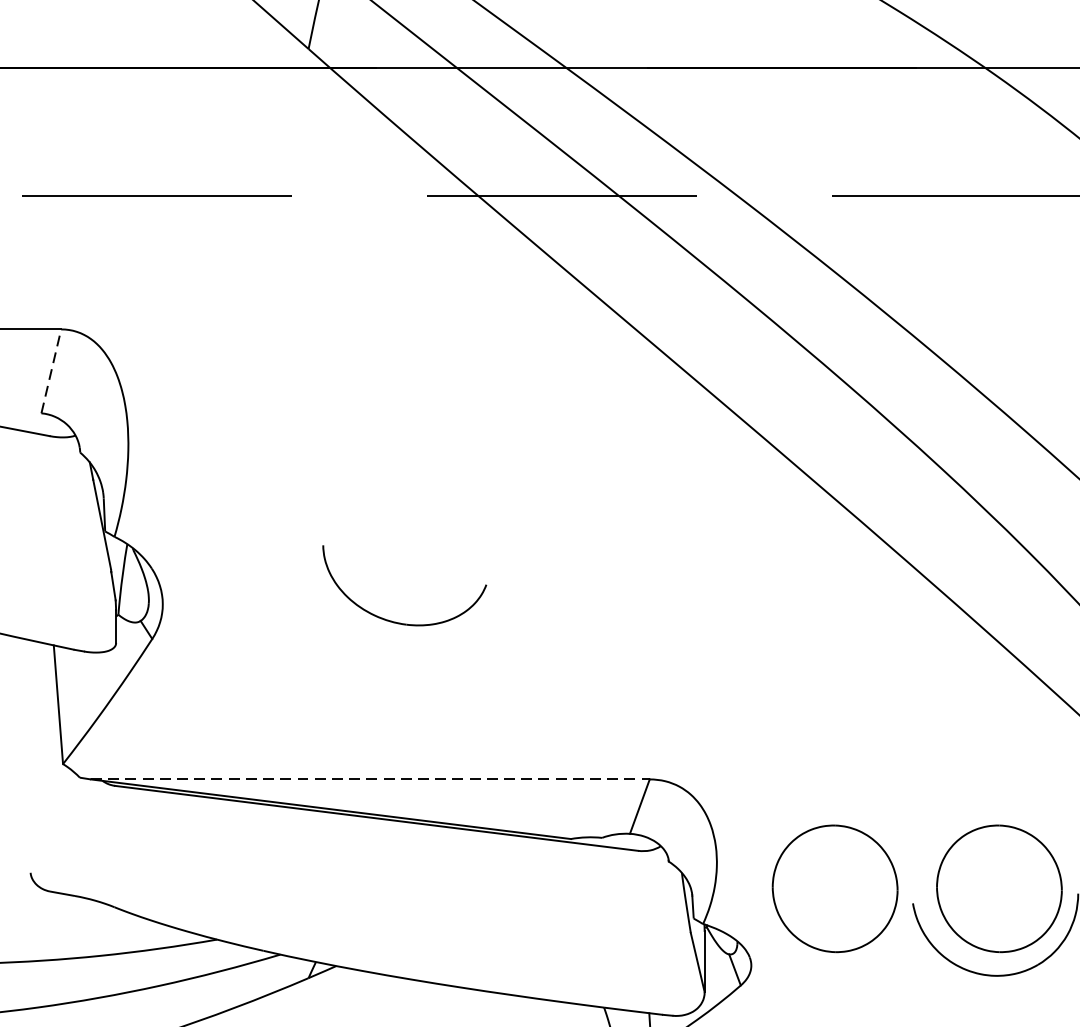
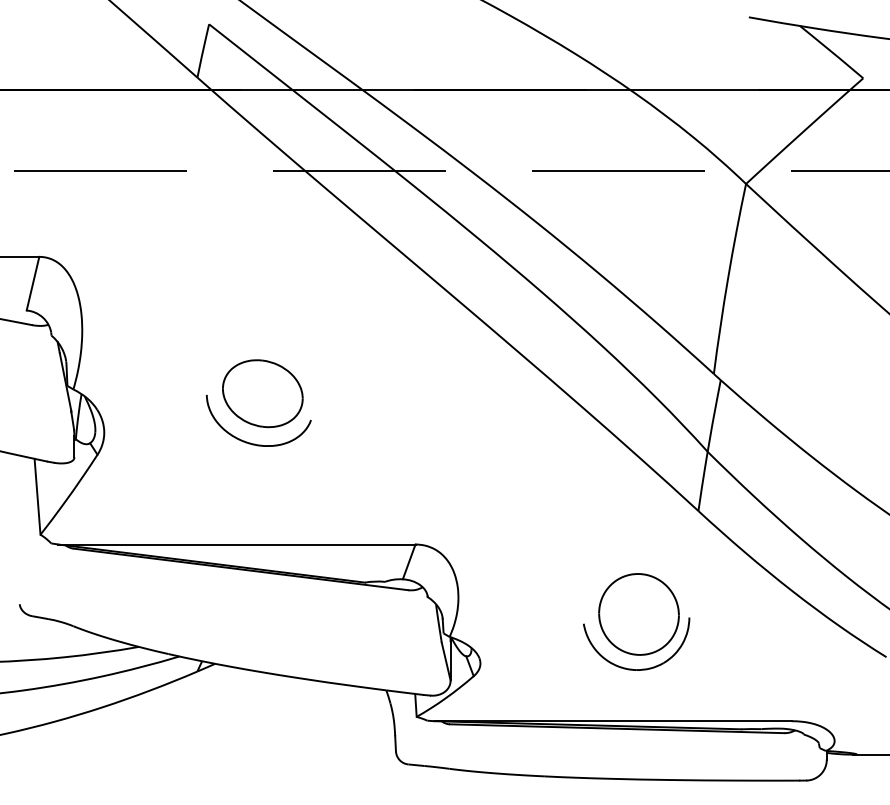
line: (52, 371) -> (33, 283), dashed -> solid
part: (410, 543) -> (262, 393), added
line: (369, 779) -> (236, 544), dashed -> solid
part: (834, 888) -> (533, 614), removed

